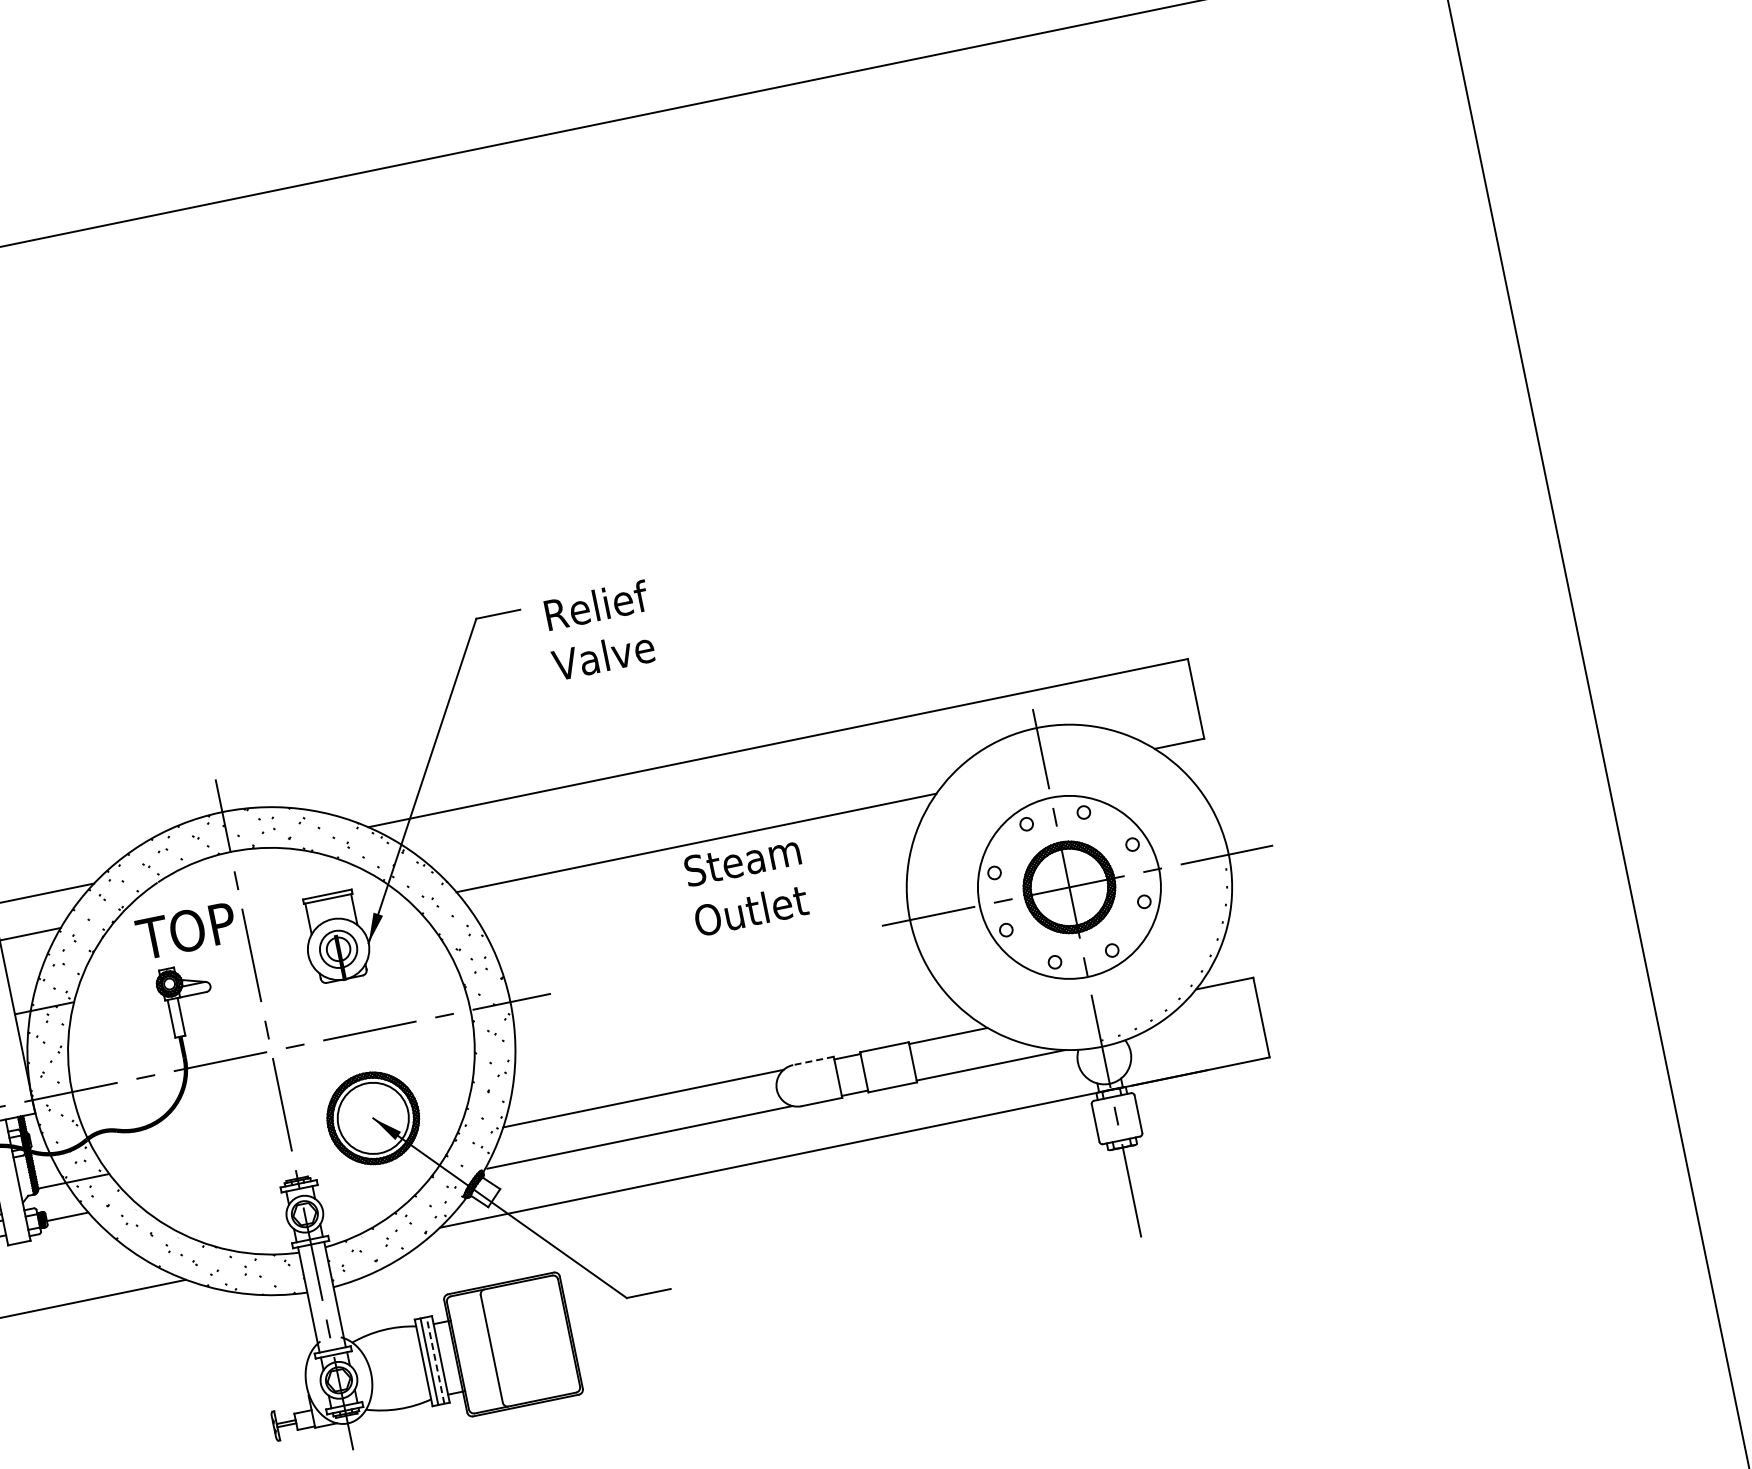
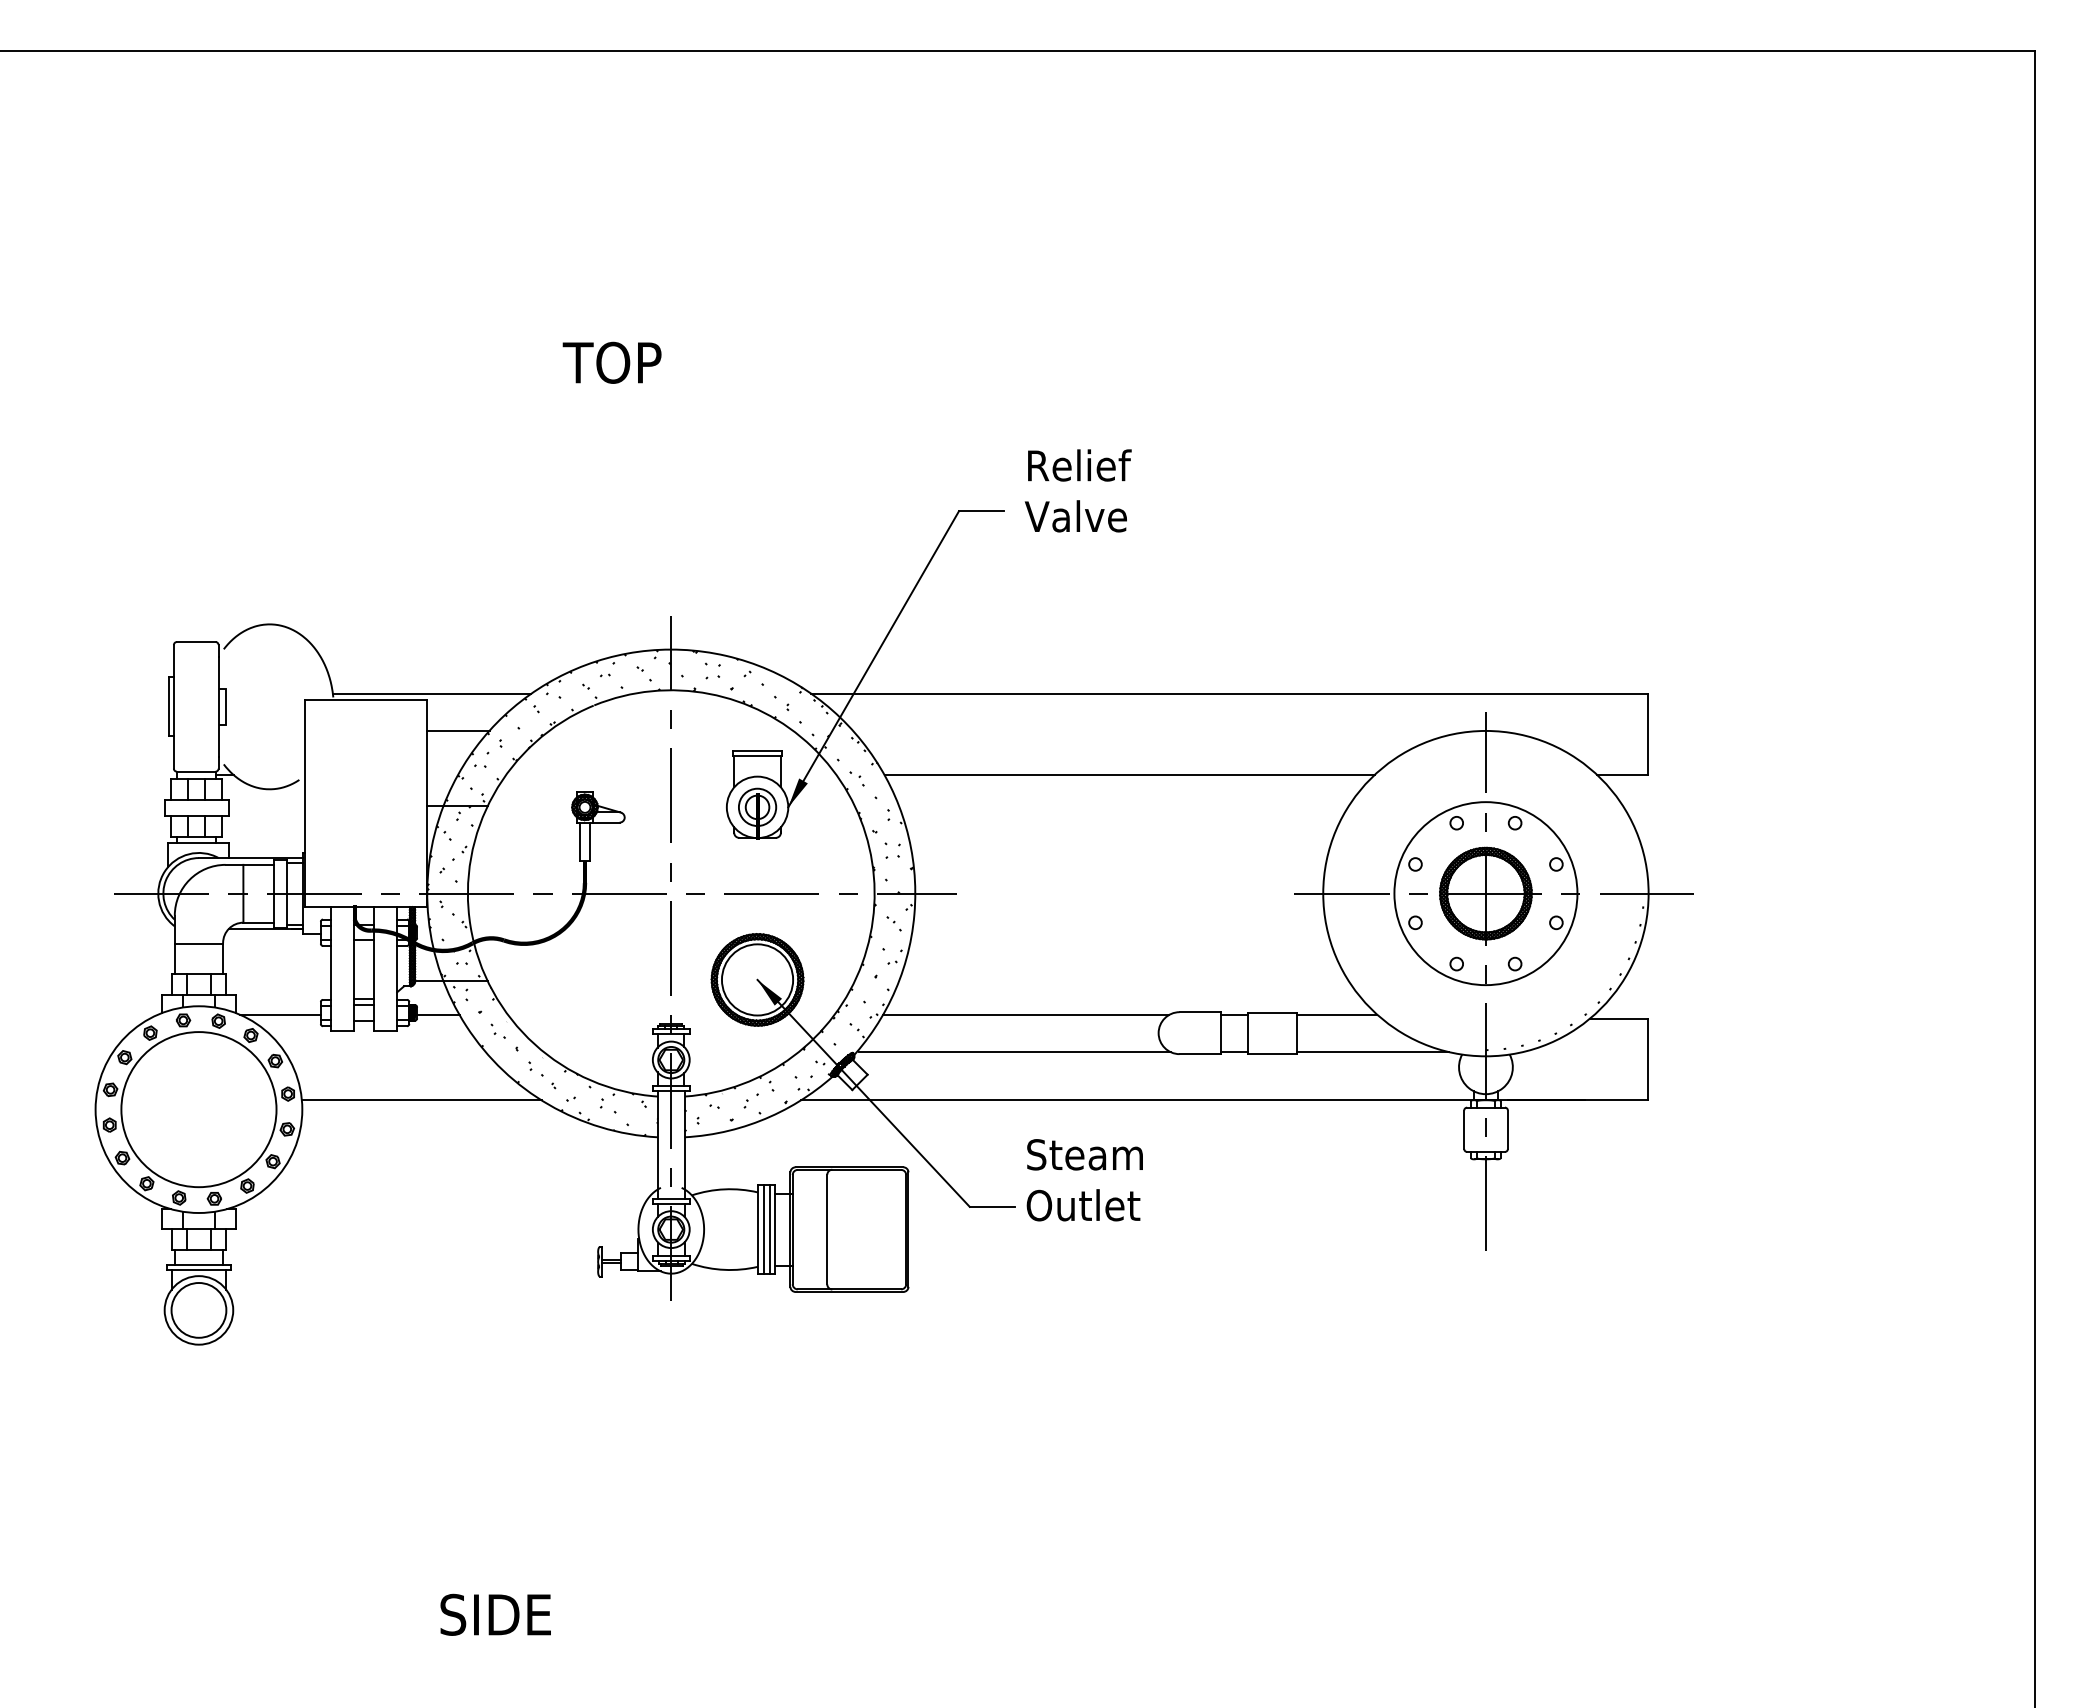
text: (599, 630) -> (1077, 490), moved
text: (747, 886) -> (1084, 1180), moved
text: (185, 930) -> (611, 362), moved
line: (813, 1061) -> (1200, 1012), dashed -> solid
line: (435, 1360) -> (769, 1229), dashed -> solid

